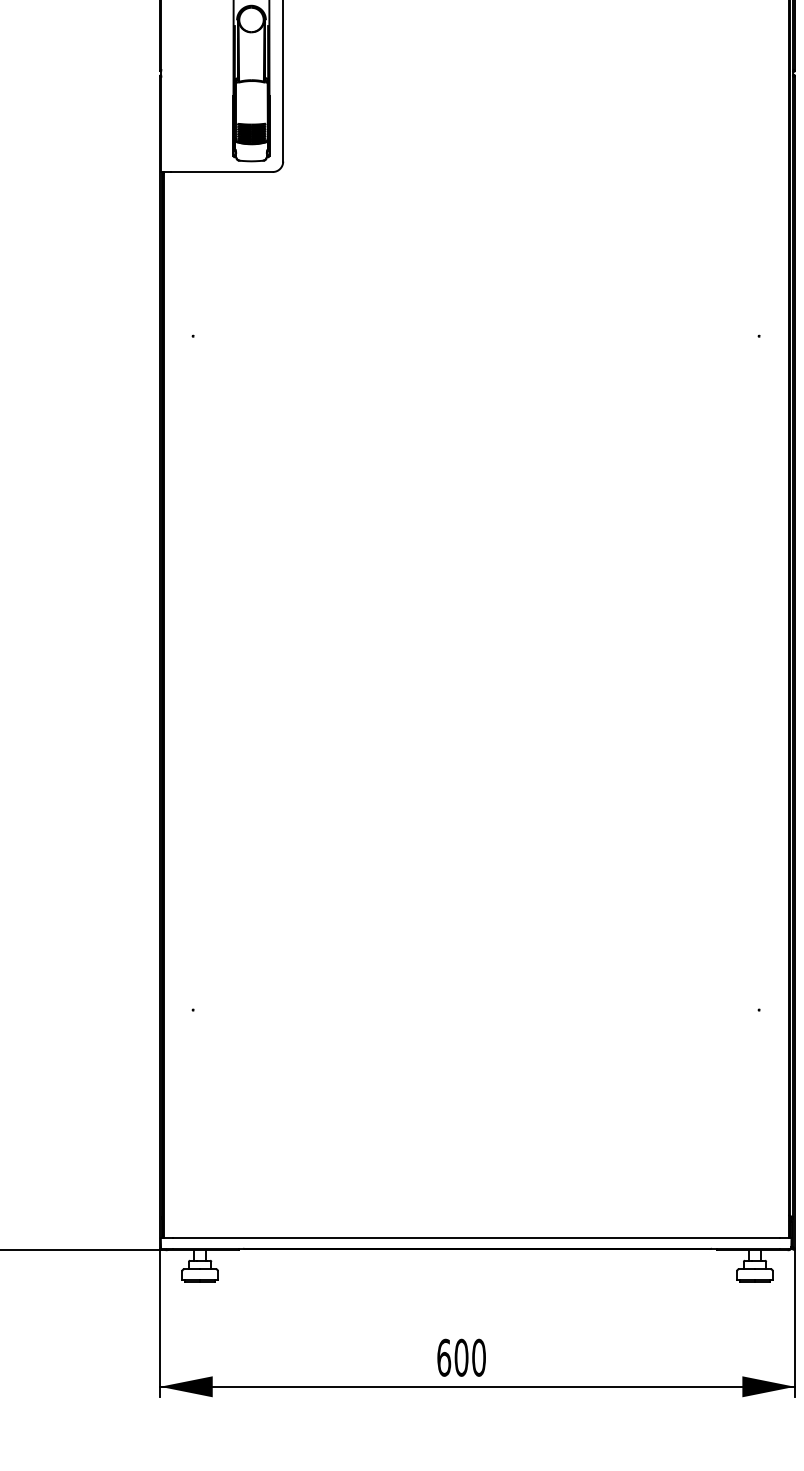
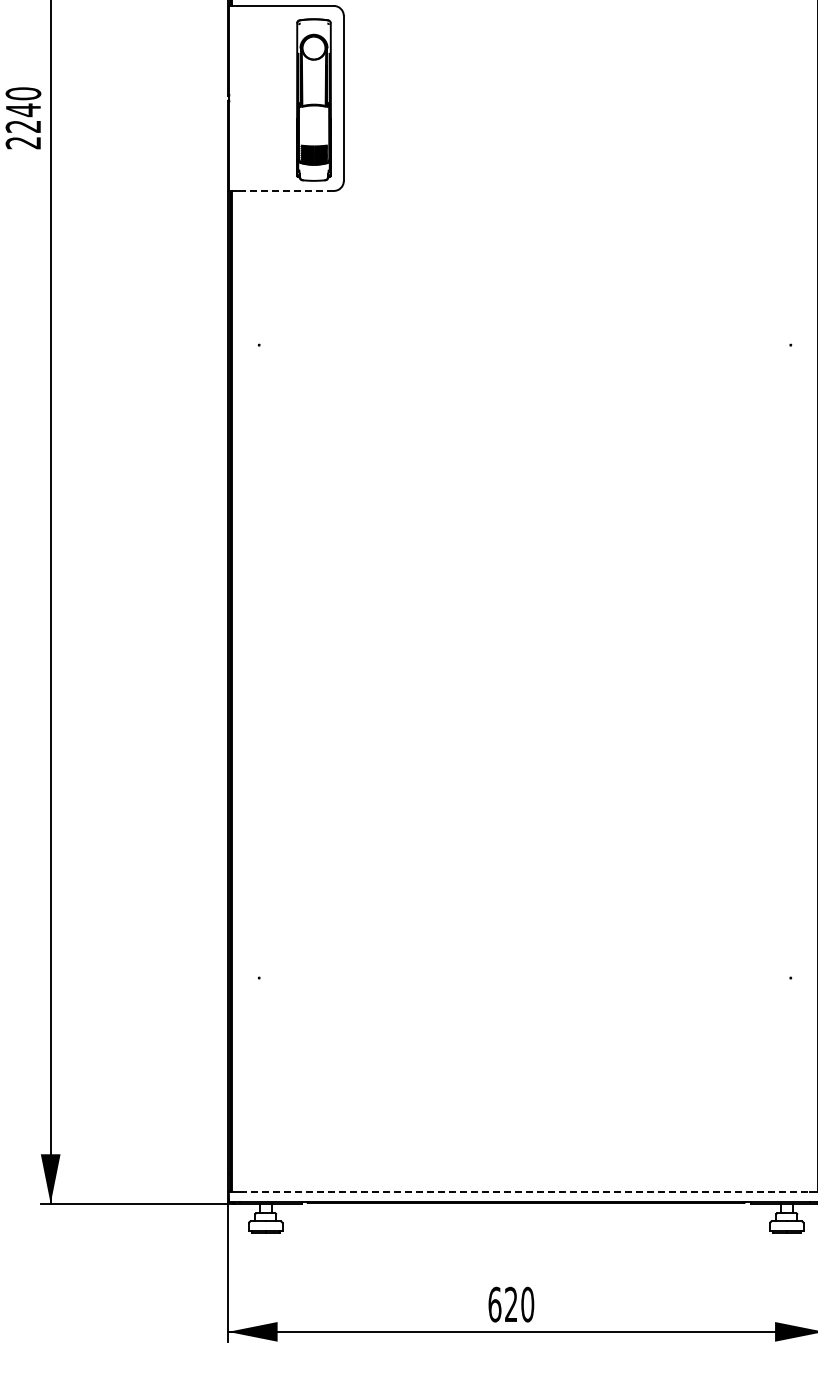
line: (222, 171) -> (286, 190), solid -> dashed
line: (476, 1238) -> (525, 1192), solid -> dashed
text: (460, 1357) -> (510, 1304), 600 -> 620

